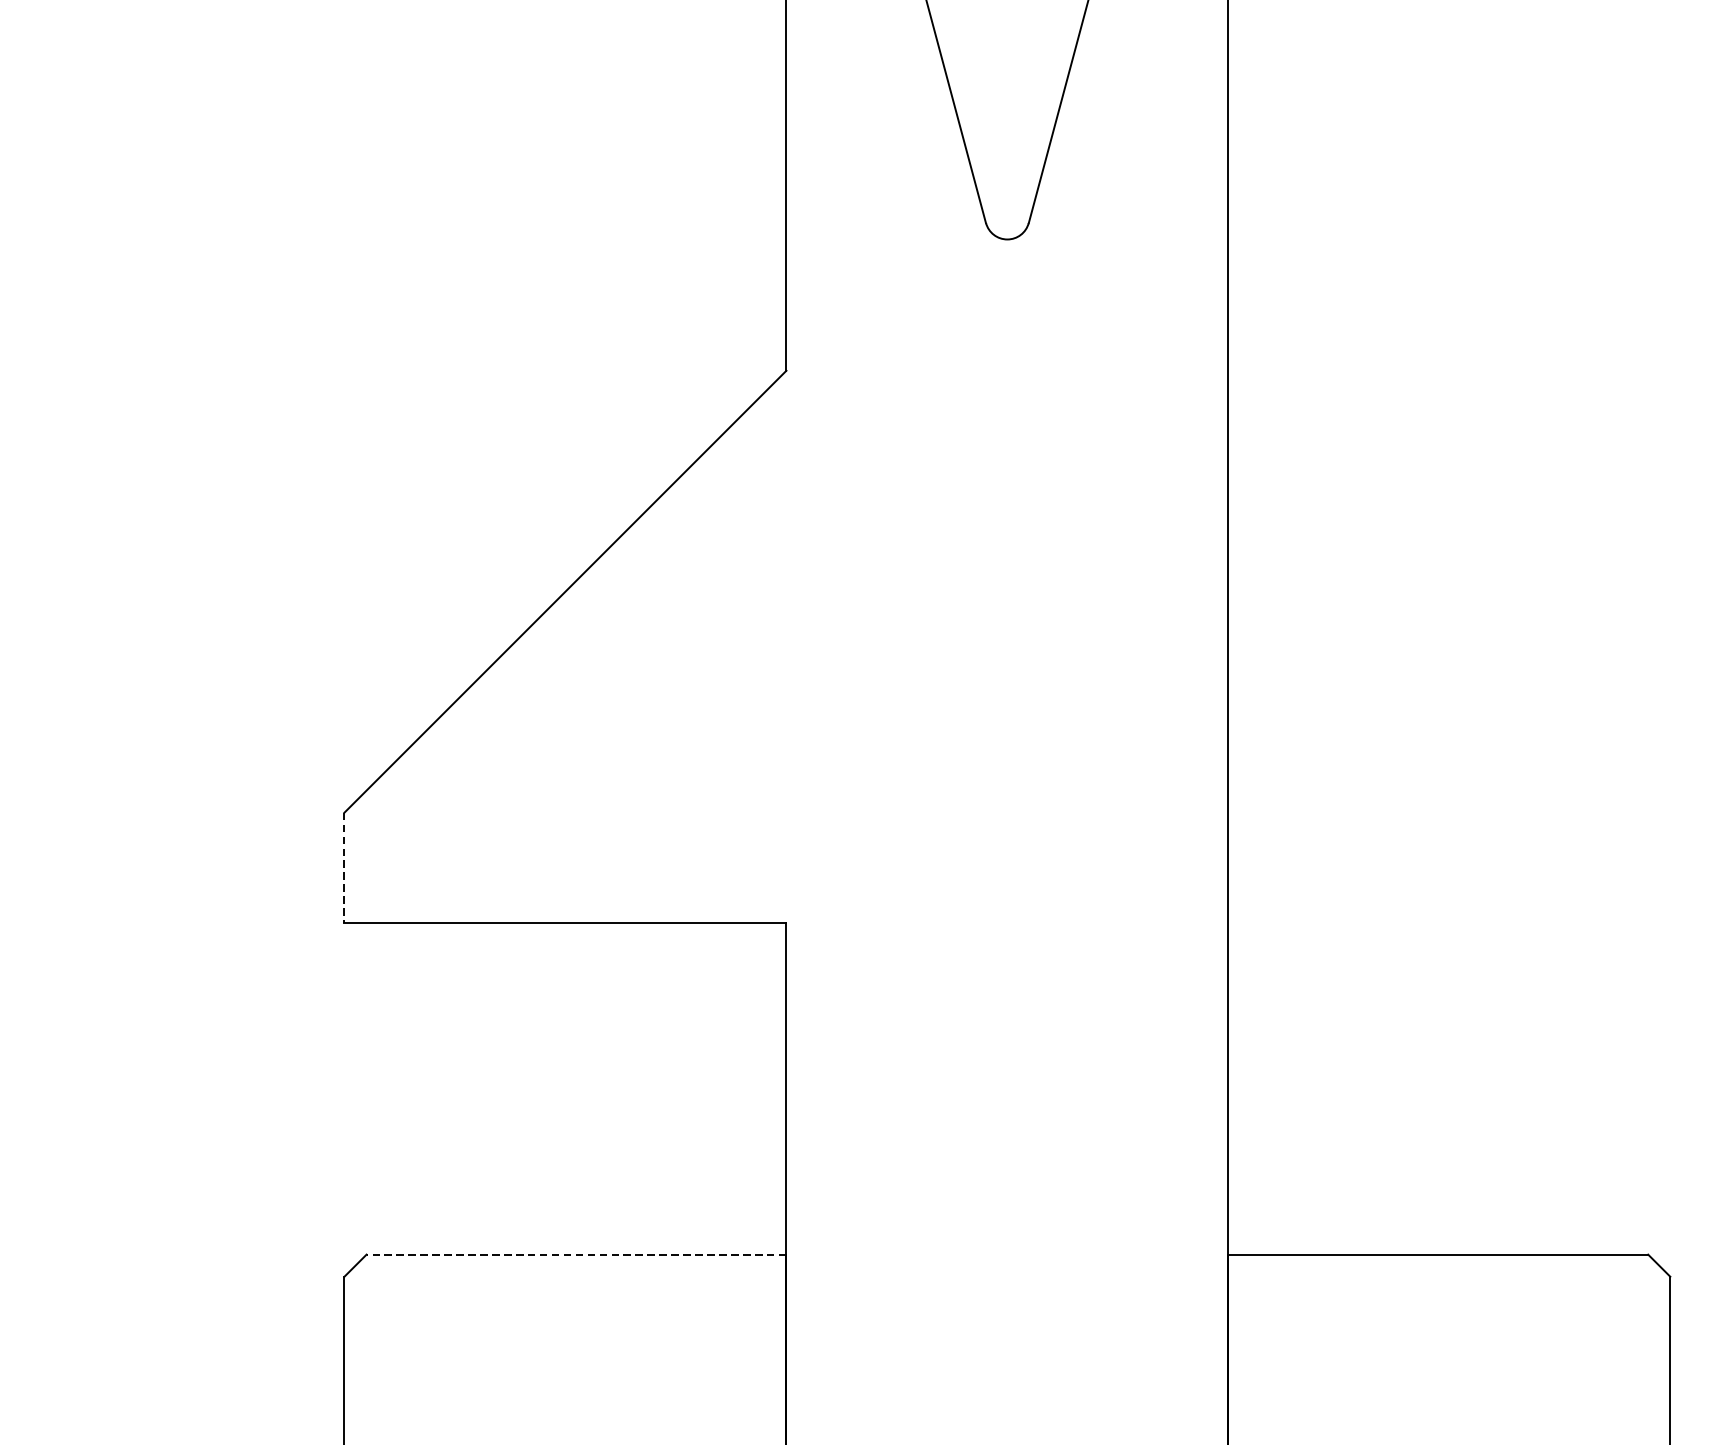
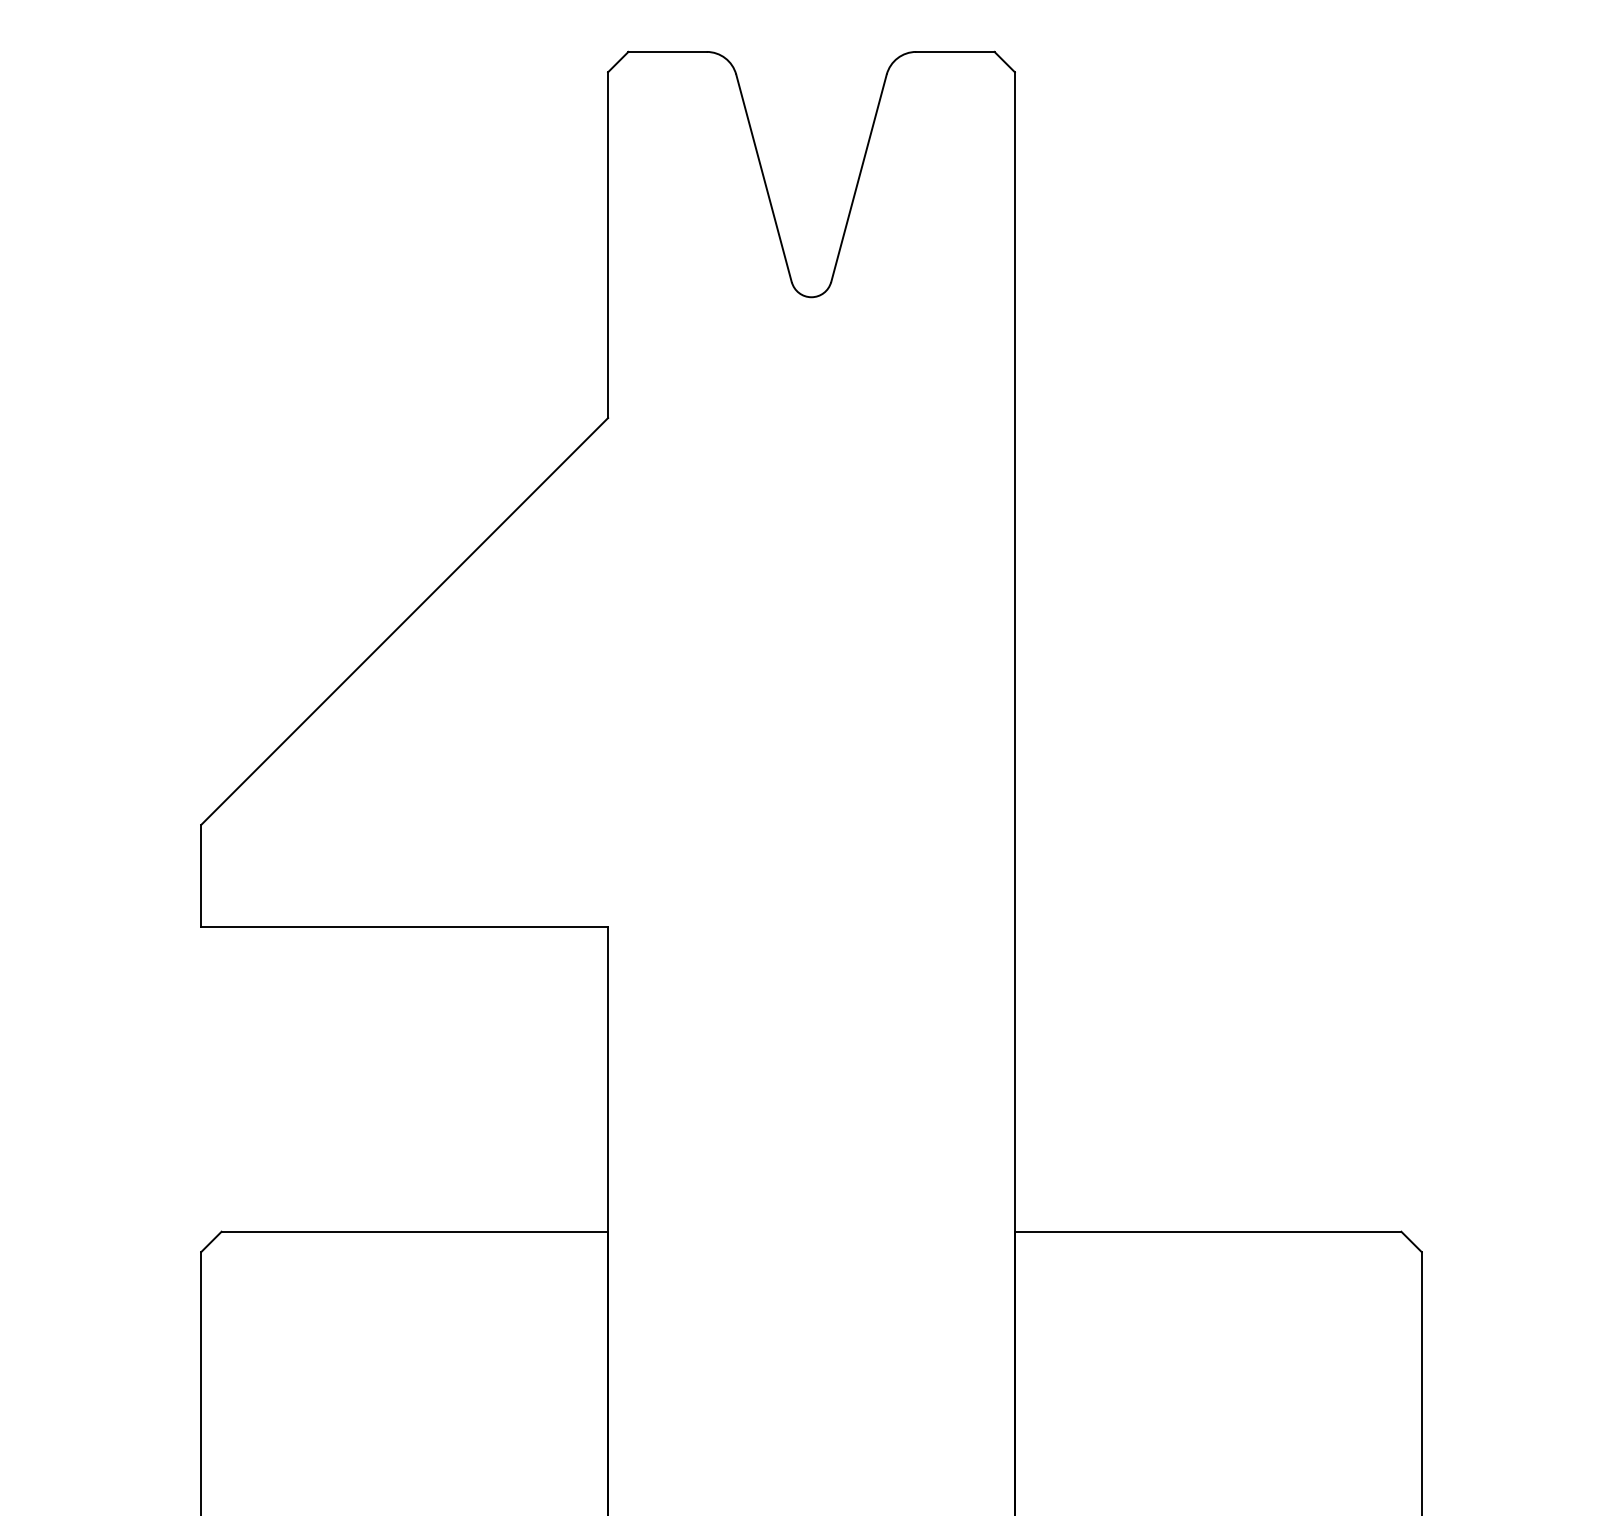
line: (344, 867) -> (201, 875), dashed -> solid
line: (576, 1254) -> (414, 1231), dashed -> solid

